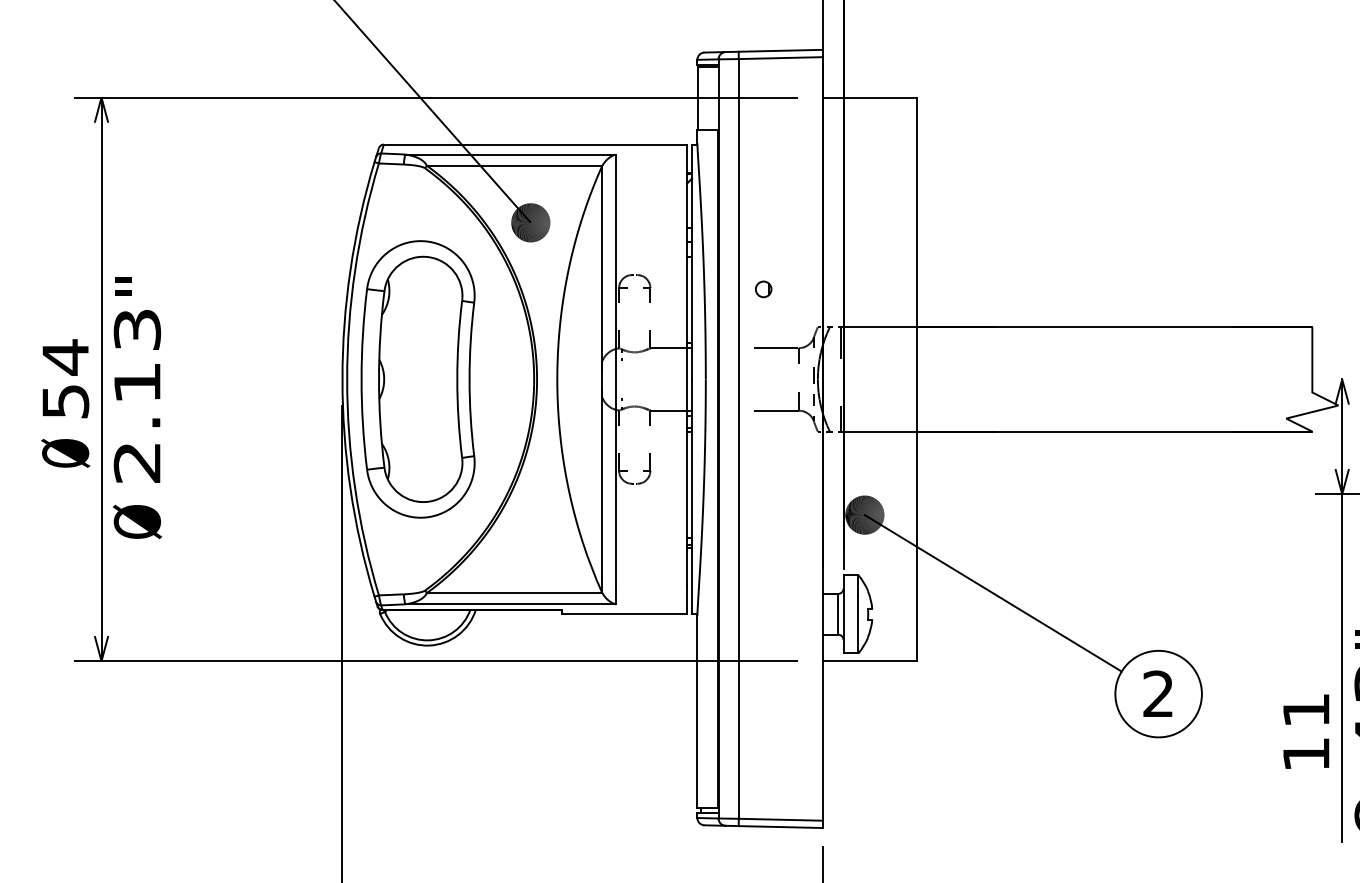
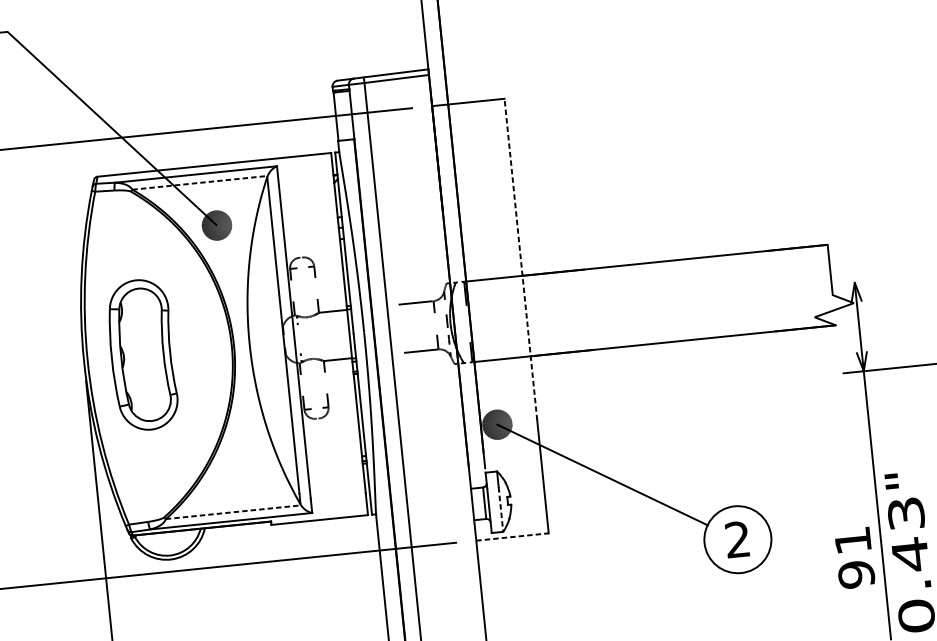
line: (514, 165) -> (199, 182), solid -> dashed
part: (763, 289) -> (401, 258), removed
line: (916, 305) -> (520, 259), solid -> dashed
part: (417, 379) -> (141, 355), size x0.7
line: (514, 593) -> (233, 512), solid -> dashed
line: (858, 624) -> (501, 509), solid -> dashed
line: (869, 661) -> (512, 537), solid -> dashed
text: (1305, 754) -> (855, 574), 11 -> 91

